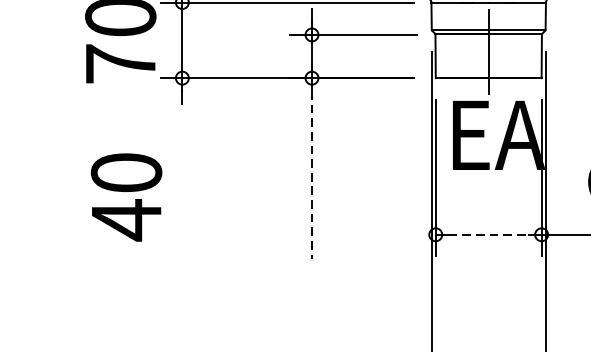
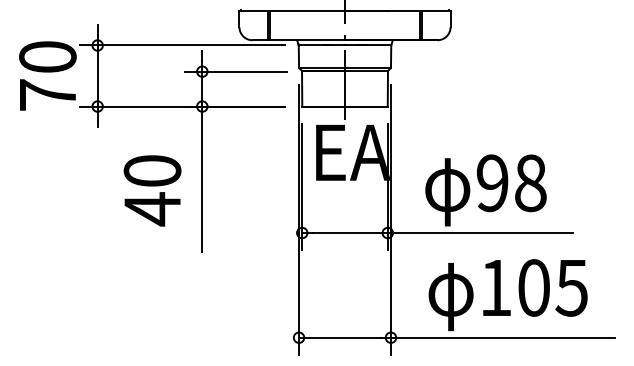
line: (312, 174) -> (202, 184), dashed -> solid
text: (126, 196) -> (152, 190), moved
line: (489, 235) -> (345, 233), dashed -> solid

